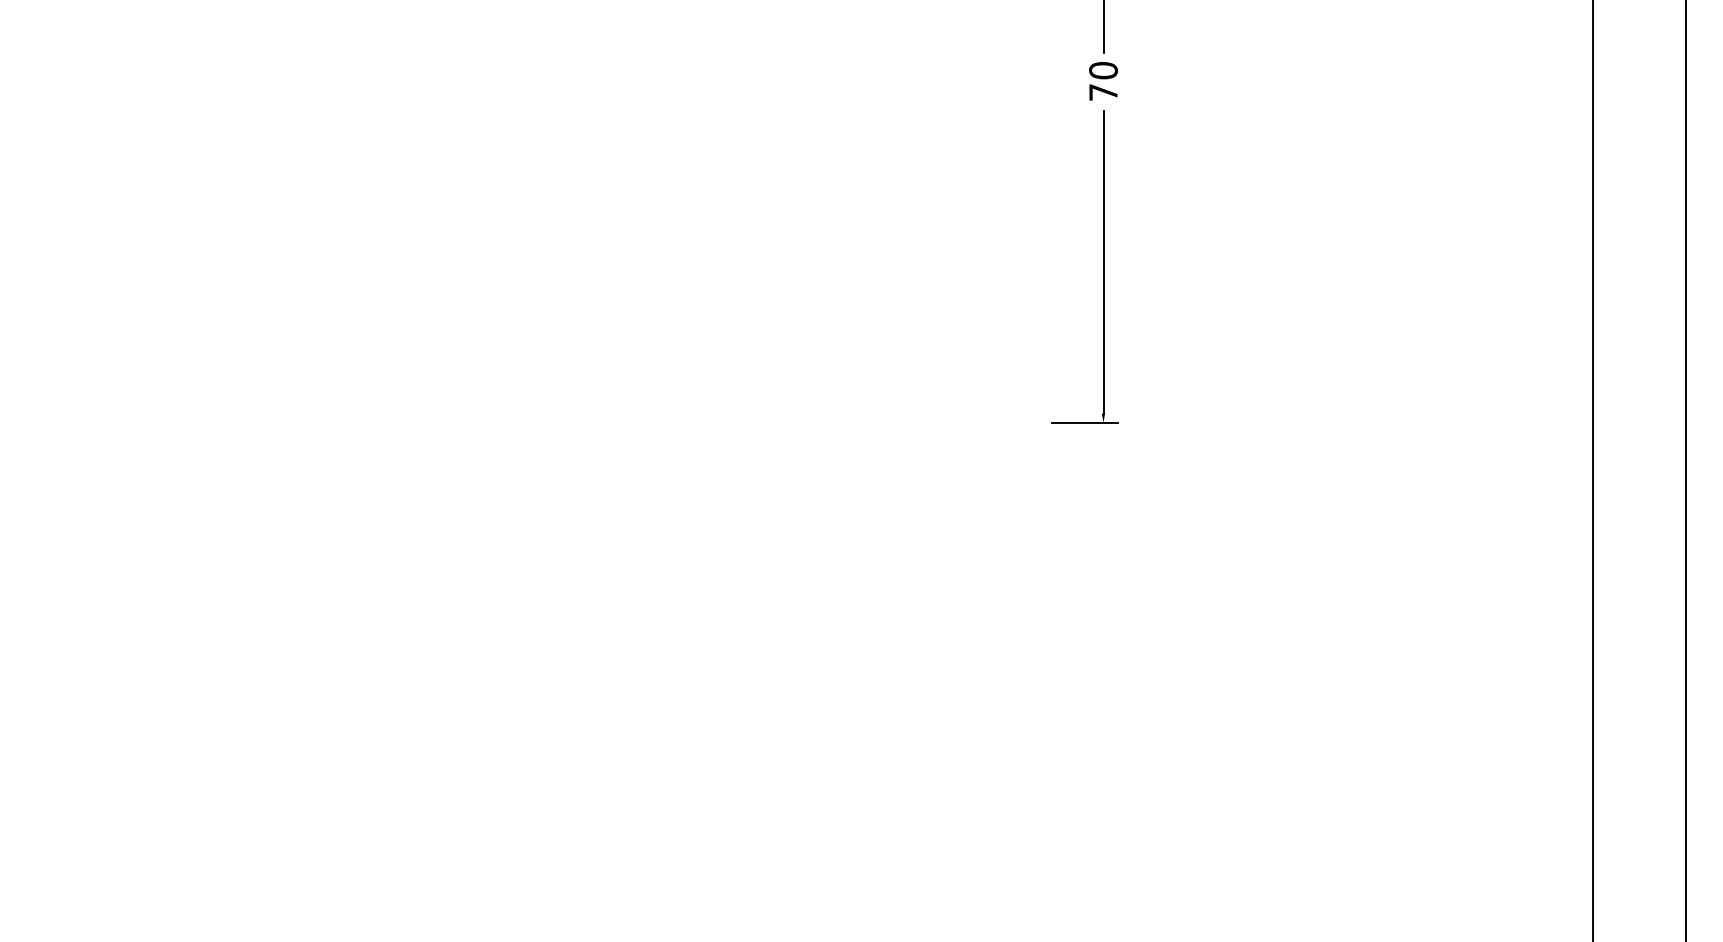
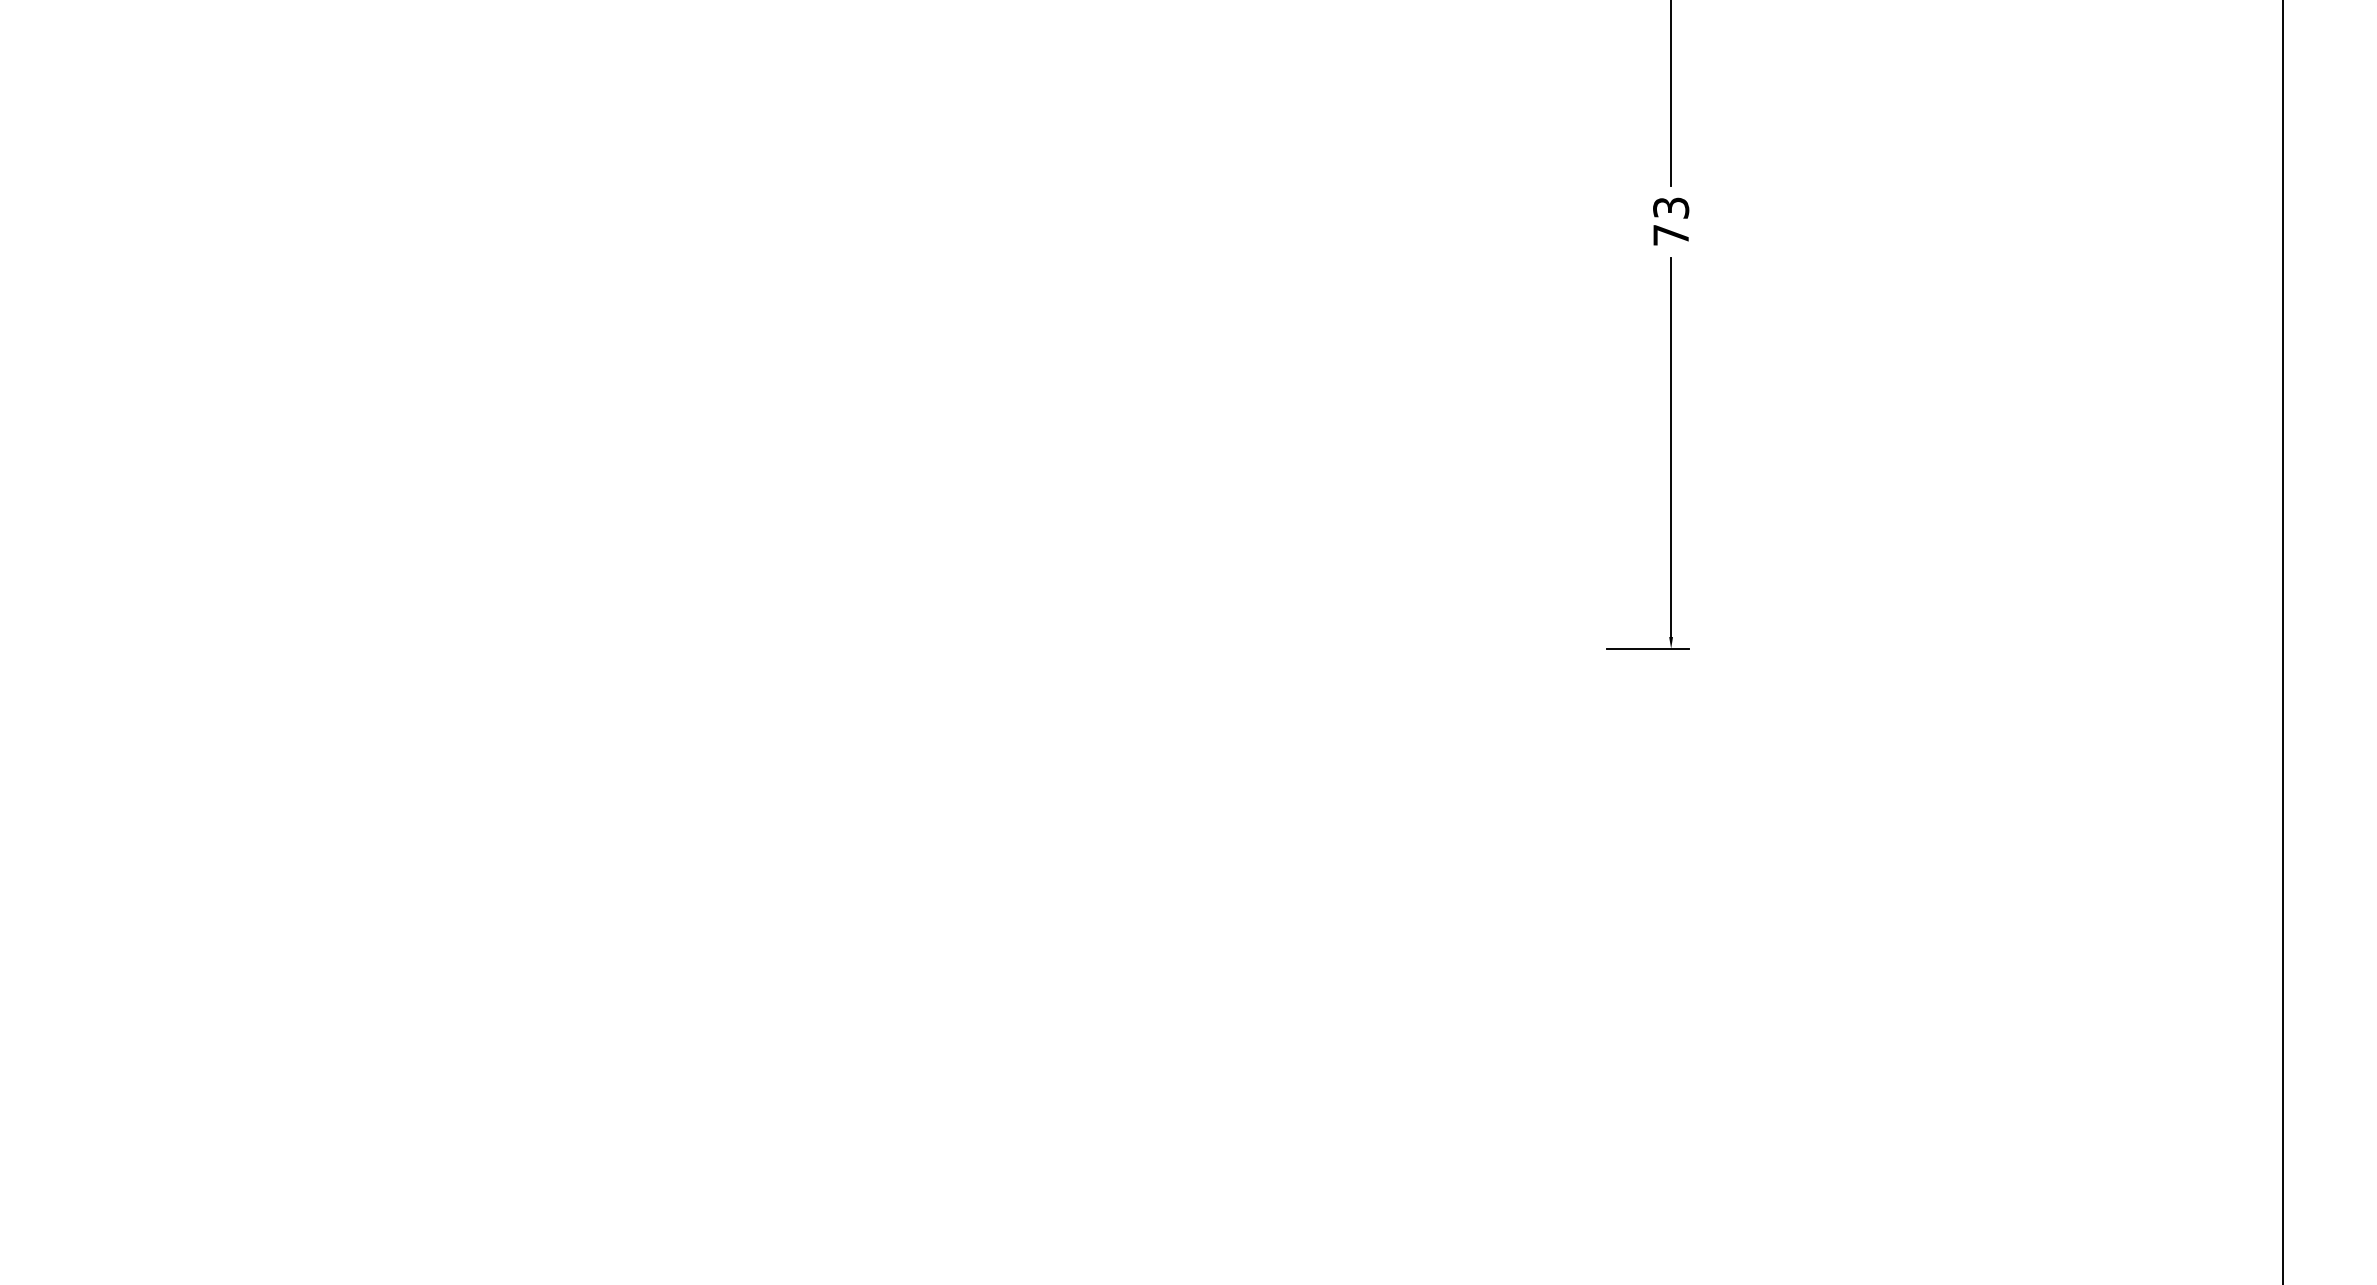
text: (1103, 70) -> (1671, 207), 70 -> 73

